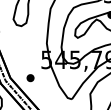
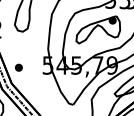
part: (30, 77) -> (18, 67), moved

